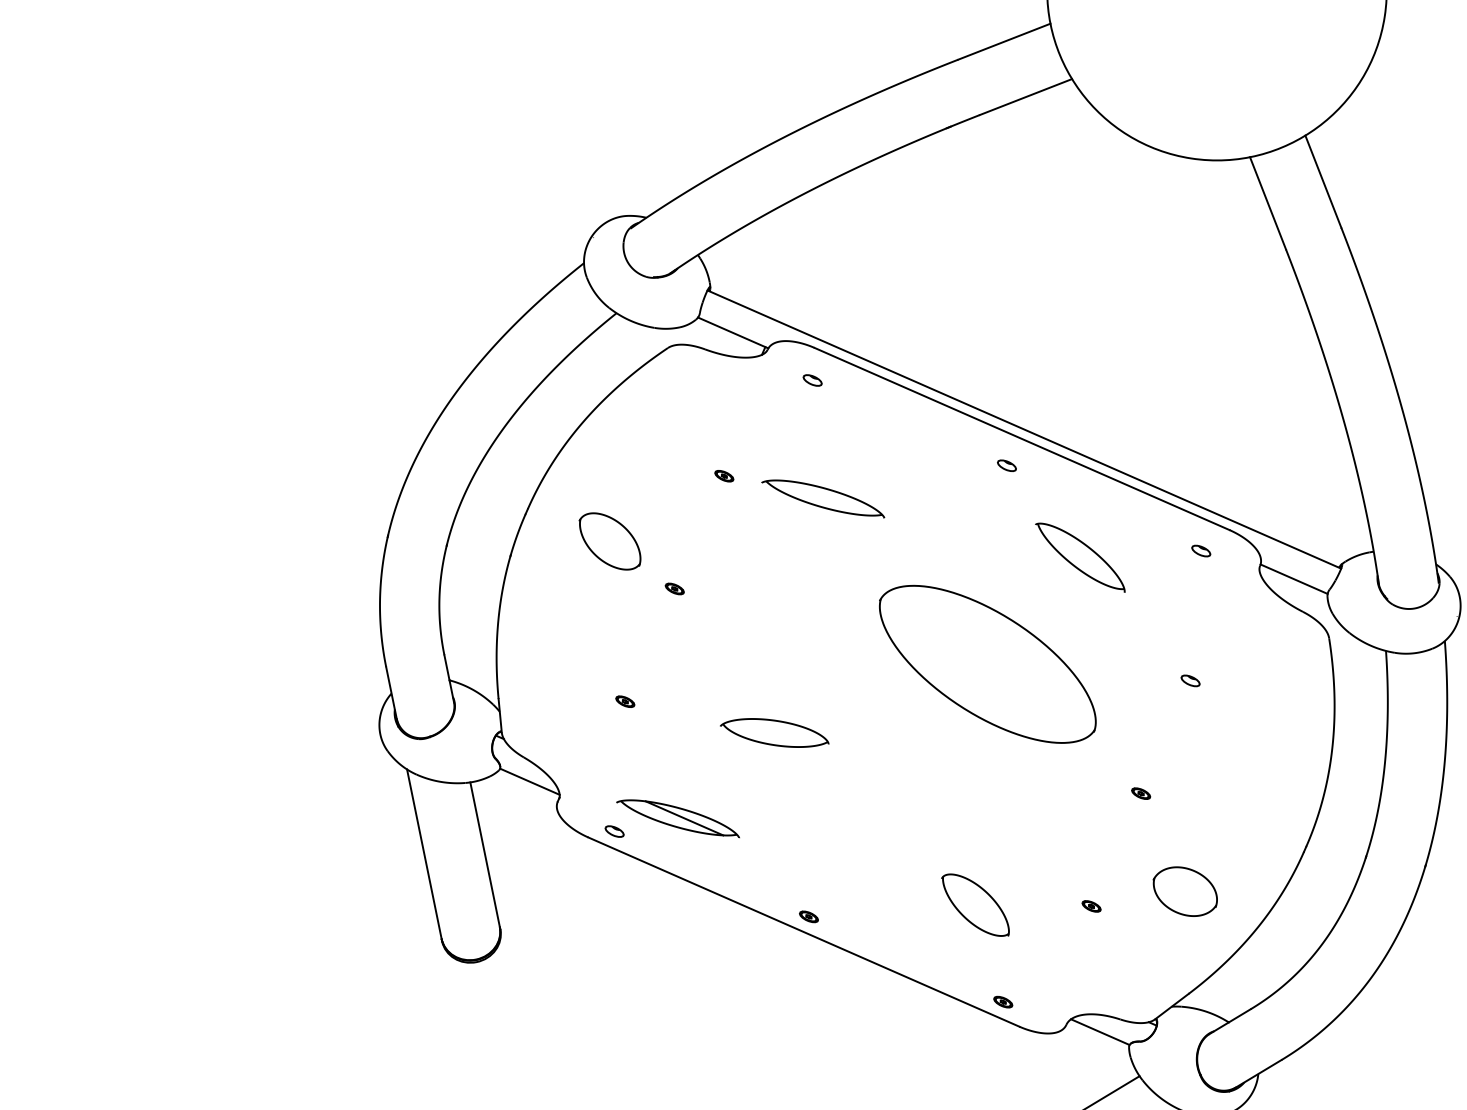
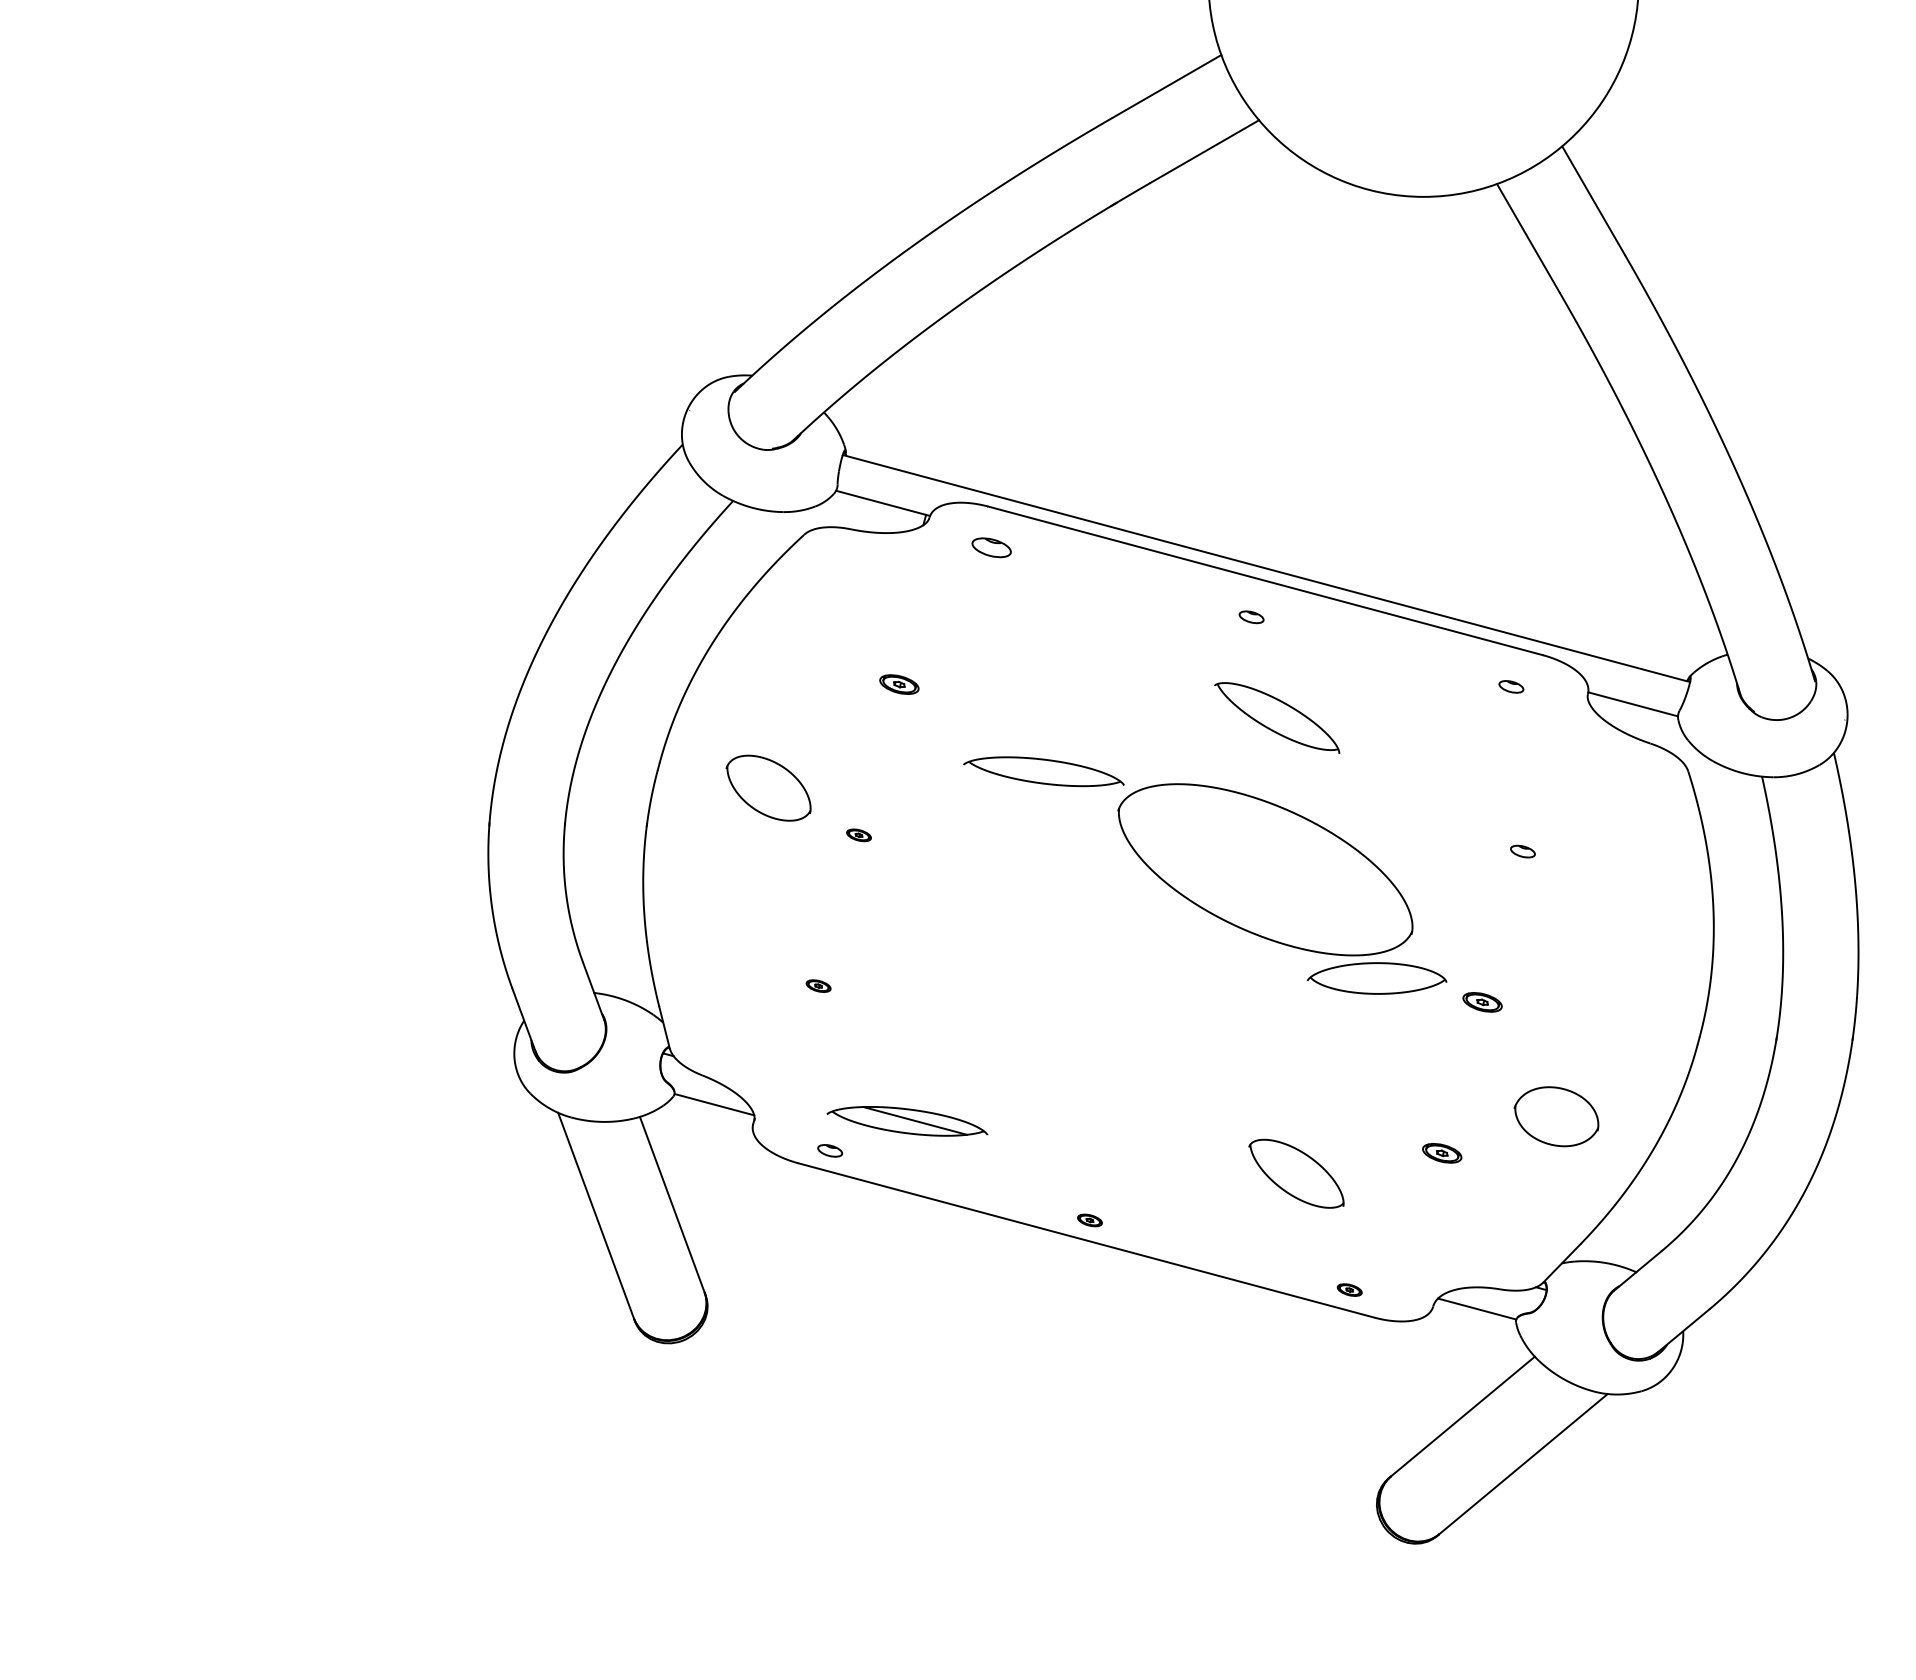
part: (812, 380) -> (991, 547), size x1.6
part: (724, 476) -> (899, 684), size x1.6
part: (823, 497) -> (1043, 771), moved
part: (1080, 557) -> (1277, 717), moved
part: (774, 732) -> (1376, 978), moved
part: (1141, 793) -> (1482, 1002), size x1.6
part: (1091, 905) -> (1441, 1152), size x1.6

